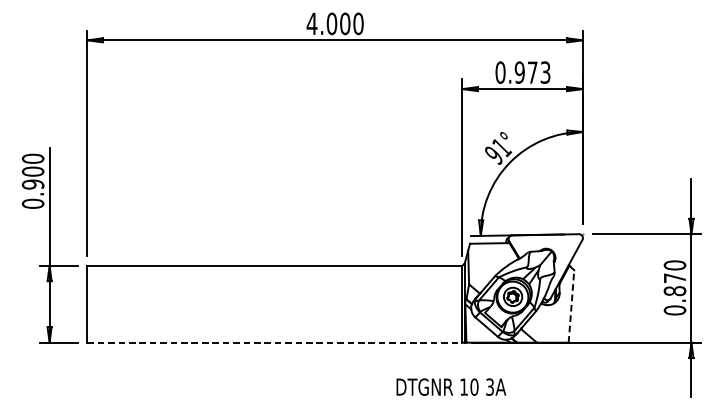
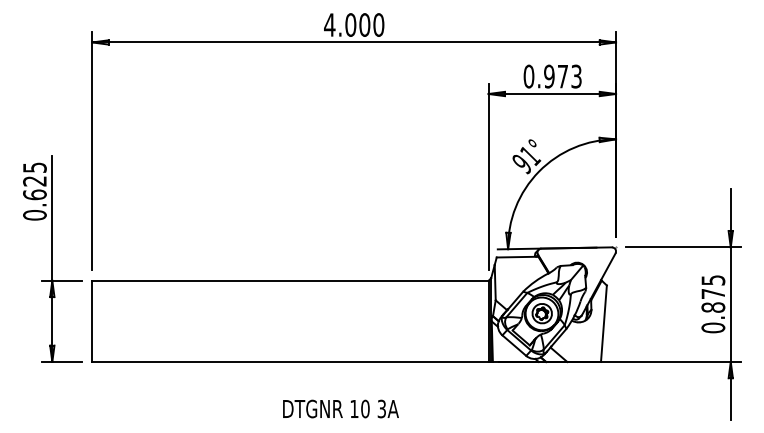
text: (32, 171) -> (34, 181), 0.900 -> 0.625
text: (675, 265) -> (713, 280), 0.870 -> 0.875
line: (571, 306) -> (603, 323), dashed -> solid
line: (274, 342) -> (290, 361), dashed -> solid
text: (450, 386) -> (340, 408), moved

